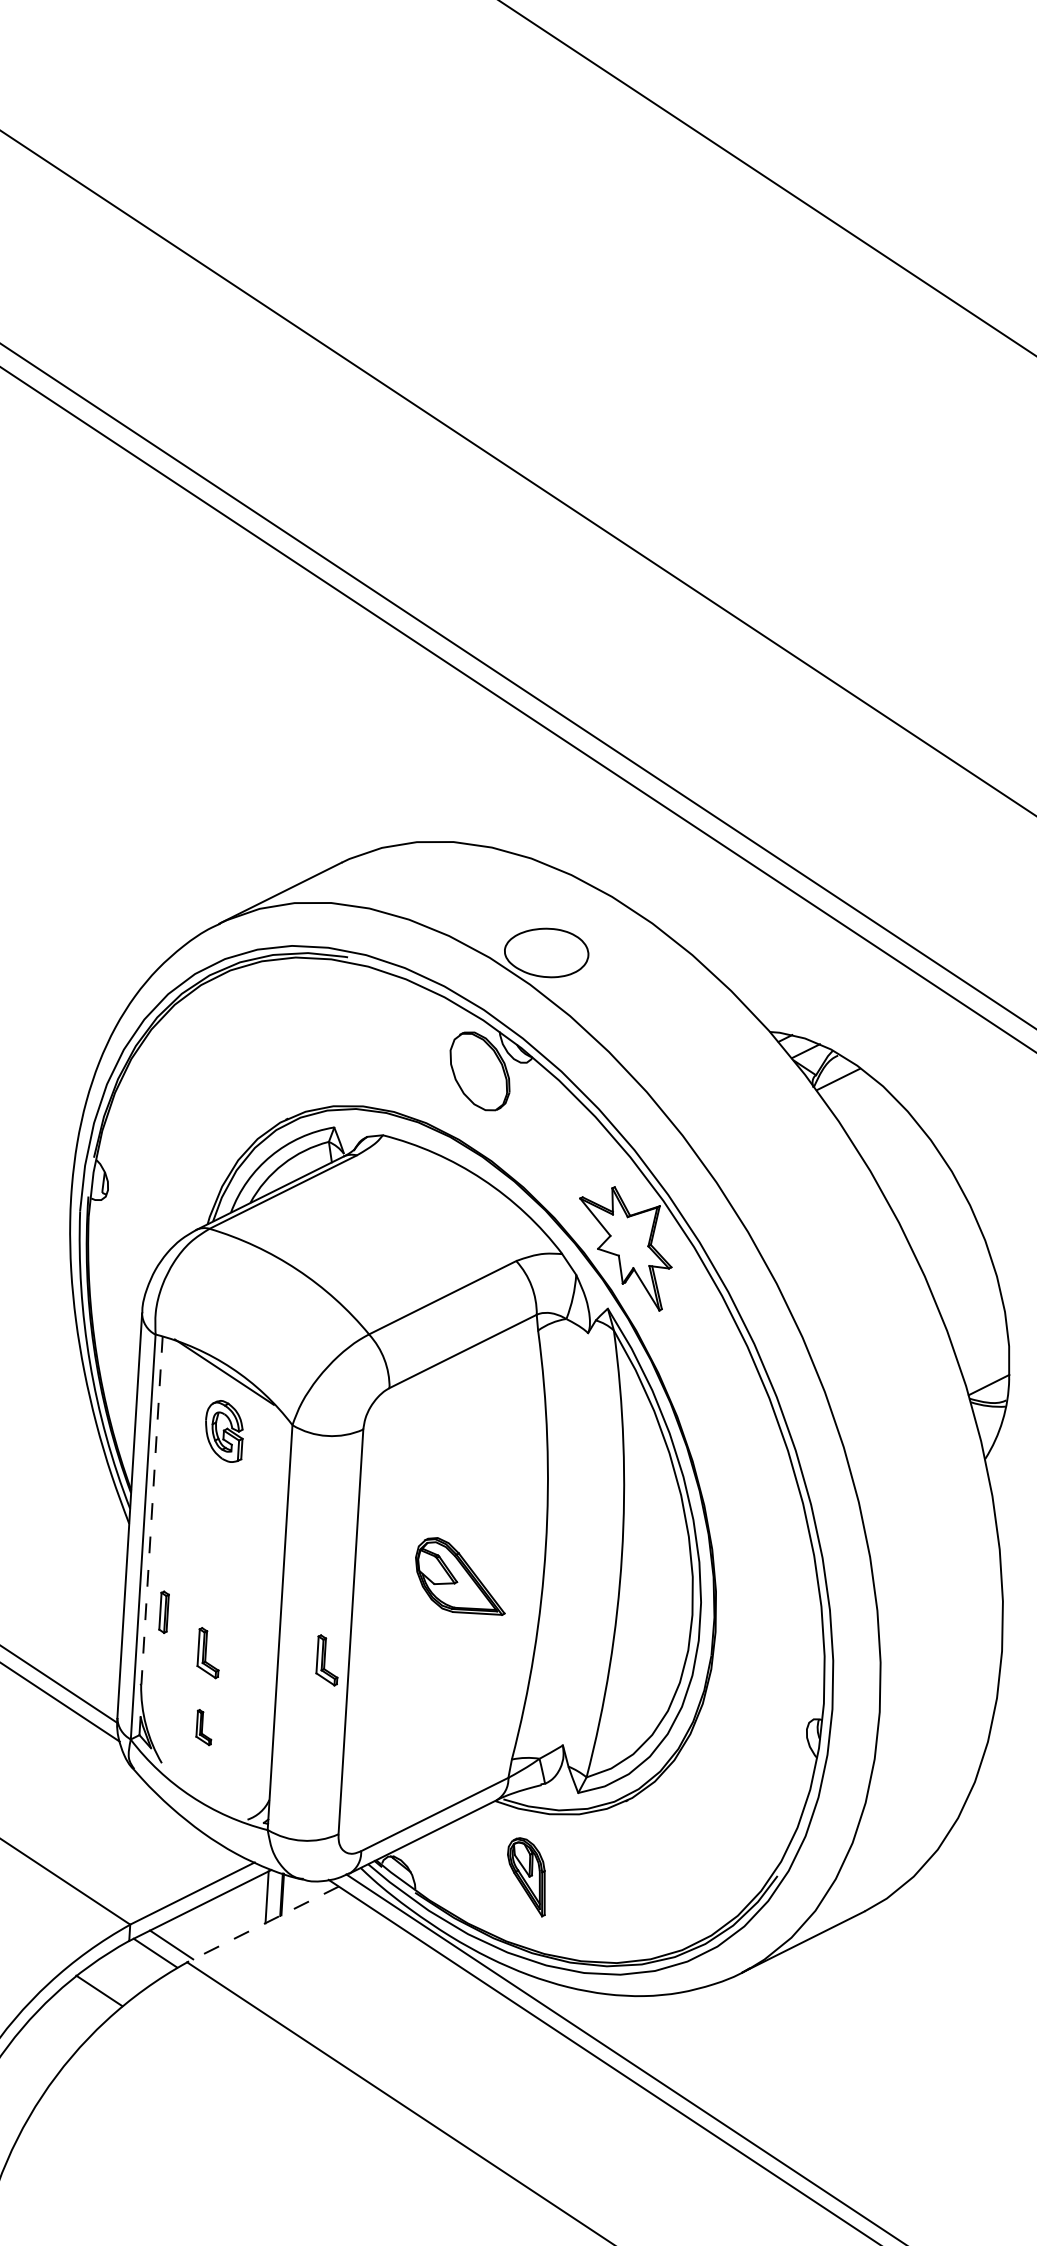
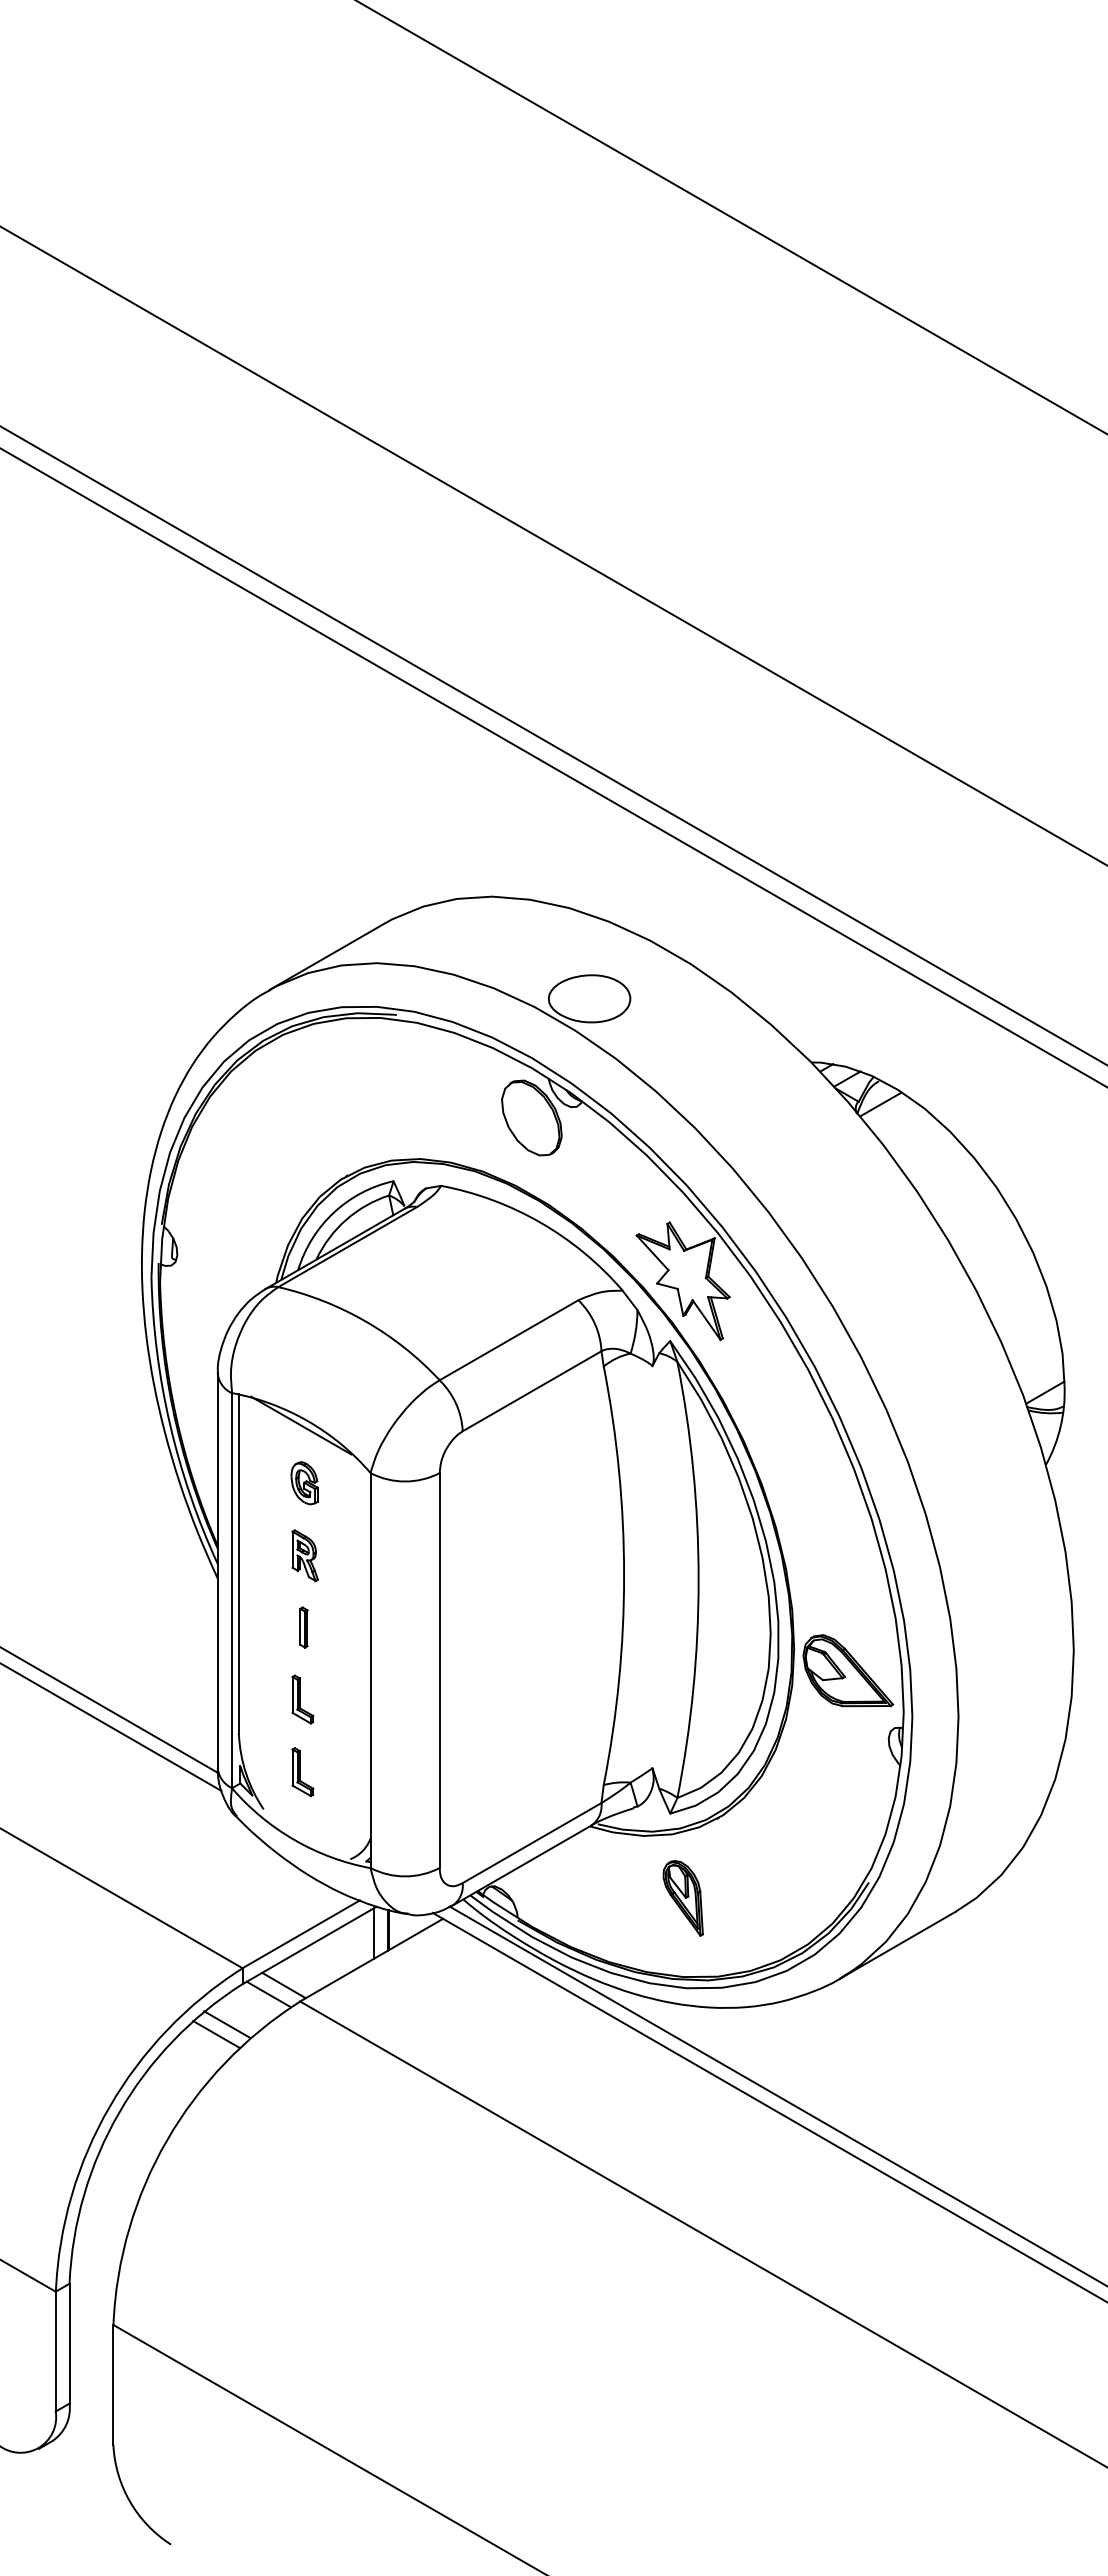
part: (224, 1431) -> (304, 1483), size x0.71
part: (219, 1505) -> (304, 1555), added
line: (152, 1510) -> (239, 1564), dashed -> solid
part: (461, 1575) -> (848, 1670), moved
part: (163, 1612) -> (303, 1627), moved
part: (327, 1660) -> (418, 1699), removed
part: (203, 1727) -> (302, 1772), size x1.43
part: (526, 1877) -> (682, 1898), moved
line: (262, 1924) -> (371, 1960), dashed -> solid
line: (111, 1981) -> (227, 2024), added

